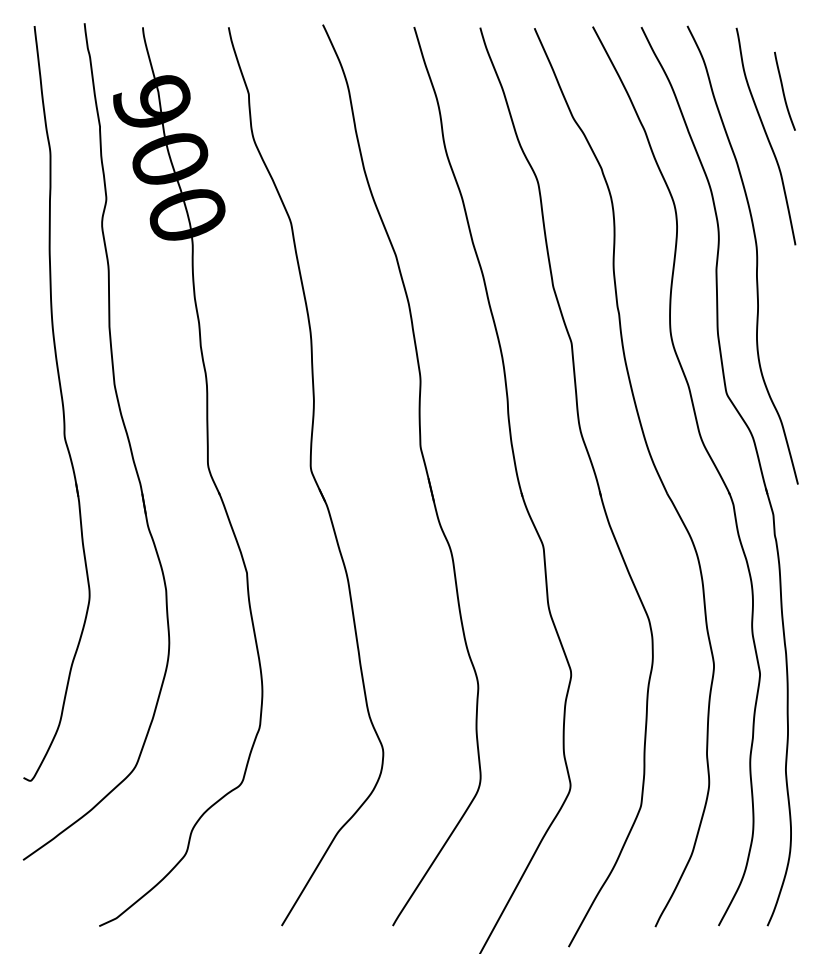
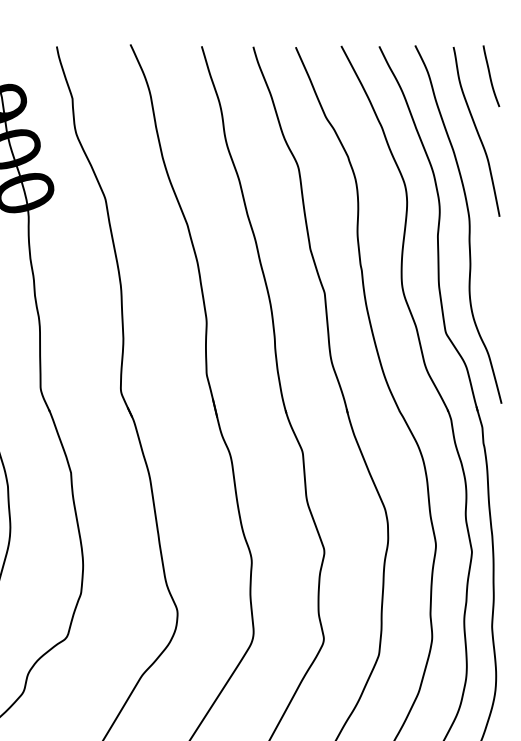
curve: (783, 90) -> (490, 75), moved

